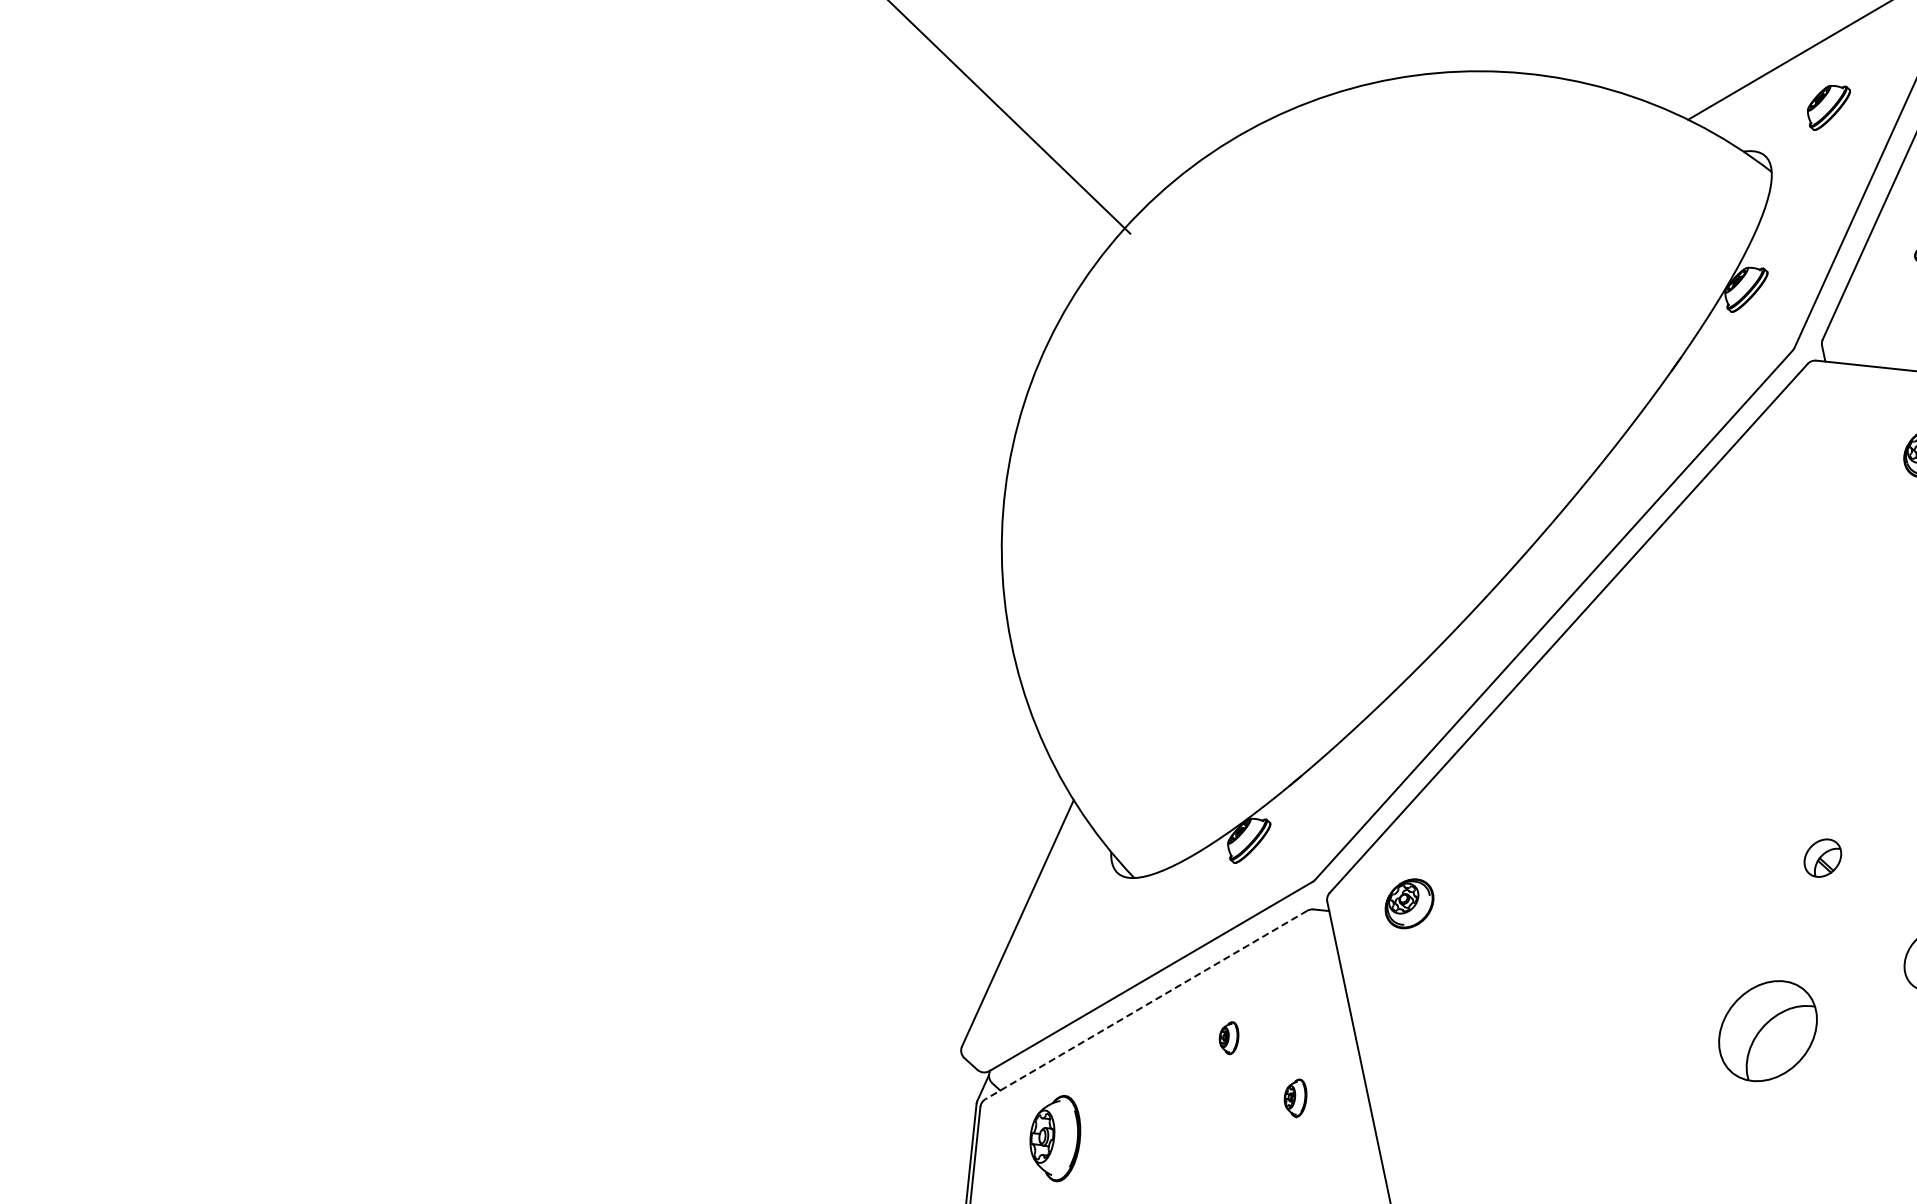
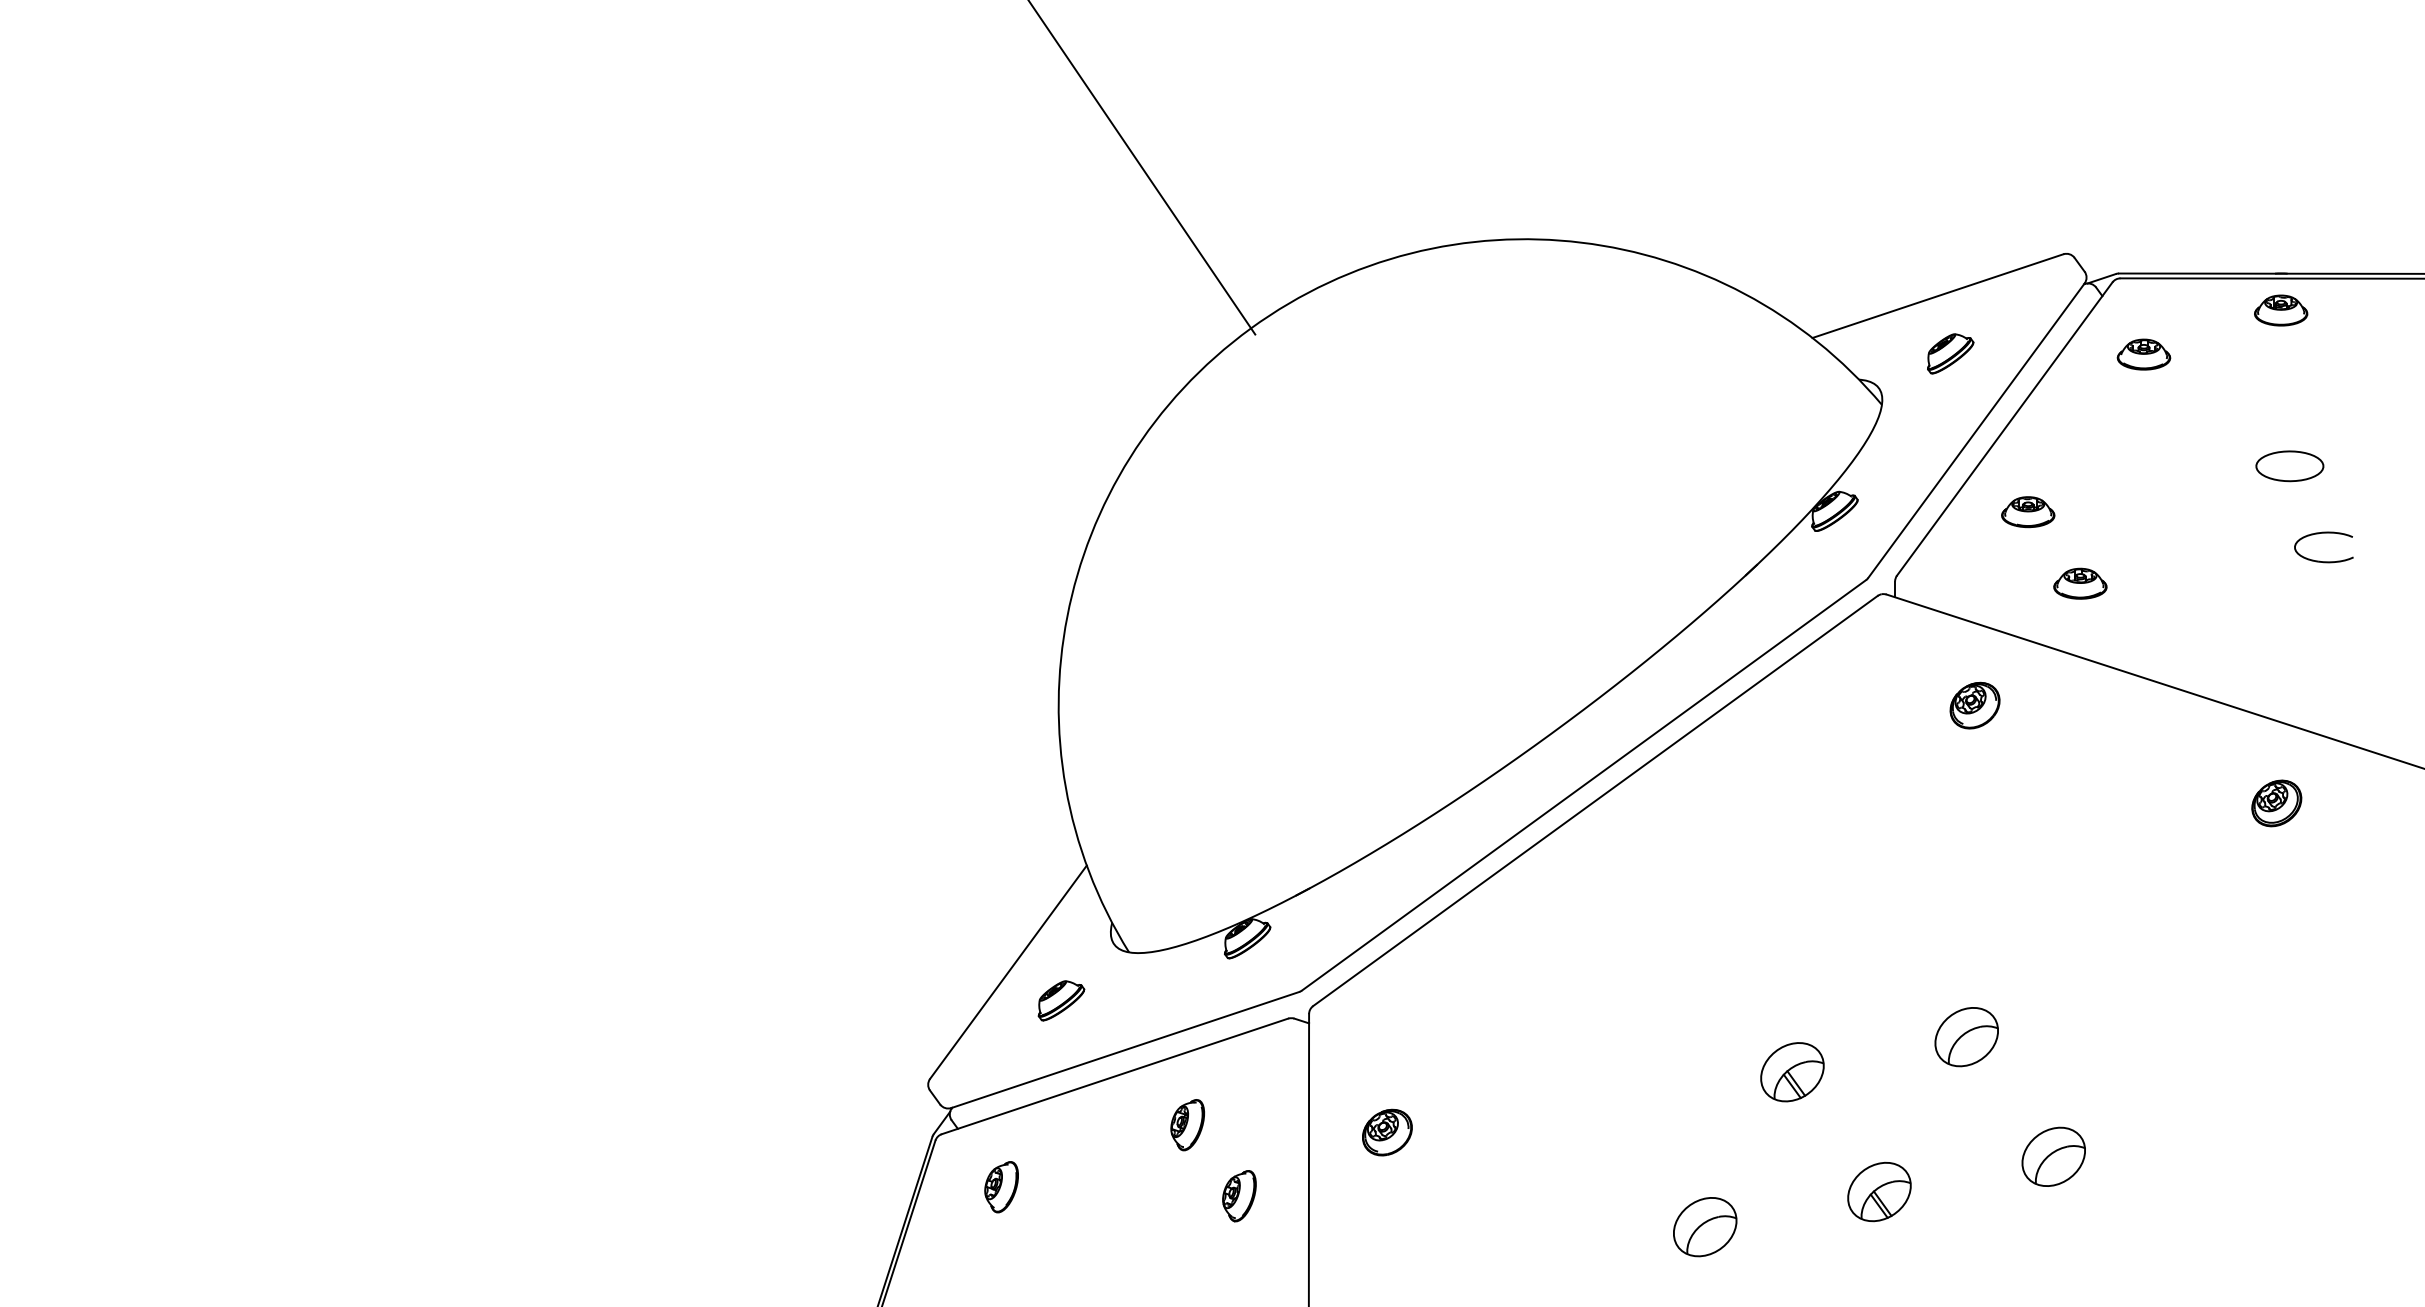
part: (1822, 858) -> (1792, 1072), size x1.67
part: (1409, 903) -> (1387, 1132), moved
part: (1076, 940) -> (1061, 1000), added
line: (1145, 1005) -> (1114, 1076), dashed -> solid
part: (1768, 1031) -> (1705, 1227), size x0.62
part: (1229, 1038) -> (1187, 1125), size x1.67
part: (1296, 1098) -> (1239, 1196), size x1.43
part: (1056, 1139) -> (1001, 1187), size x0.62

